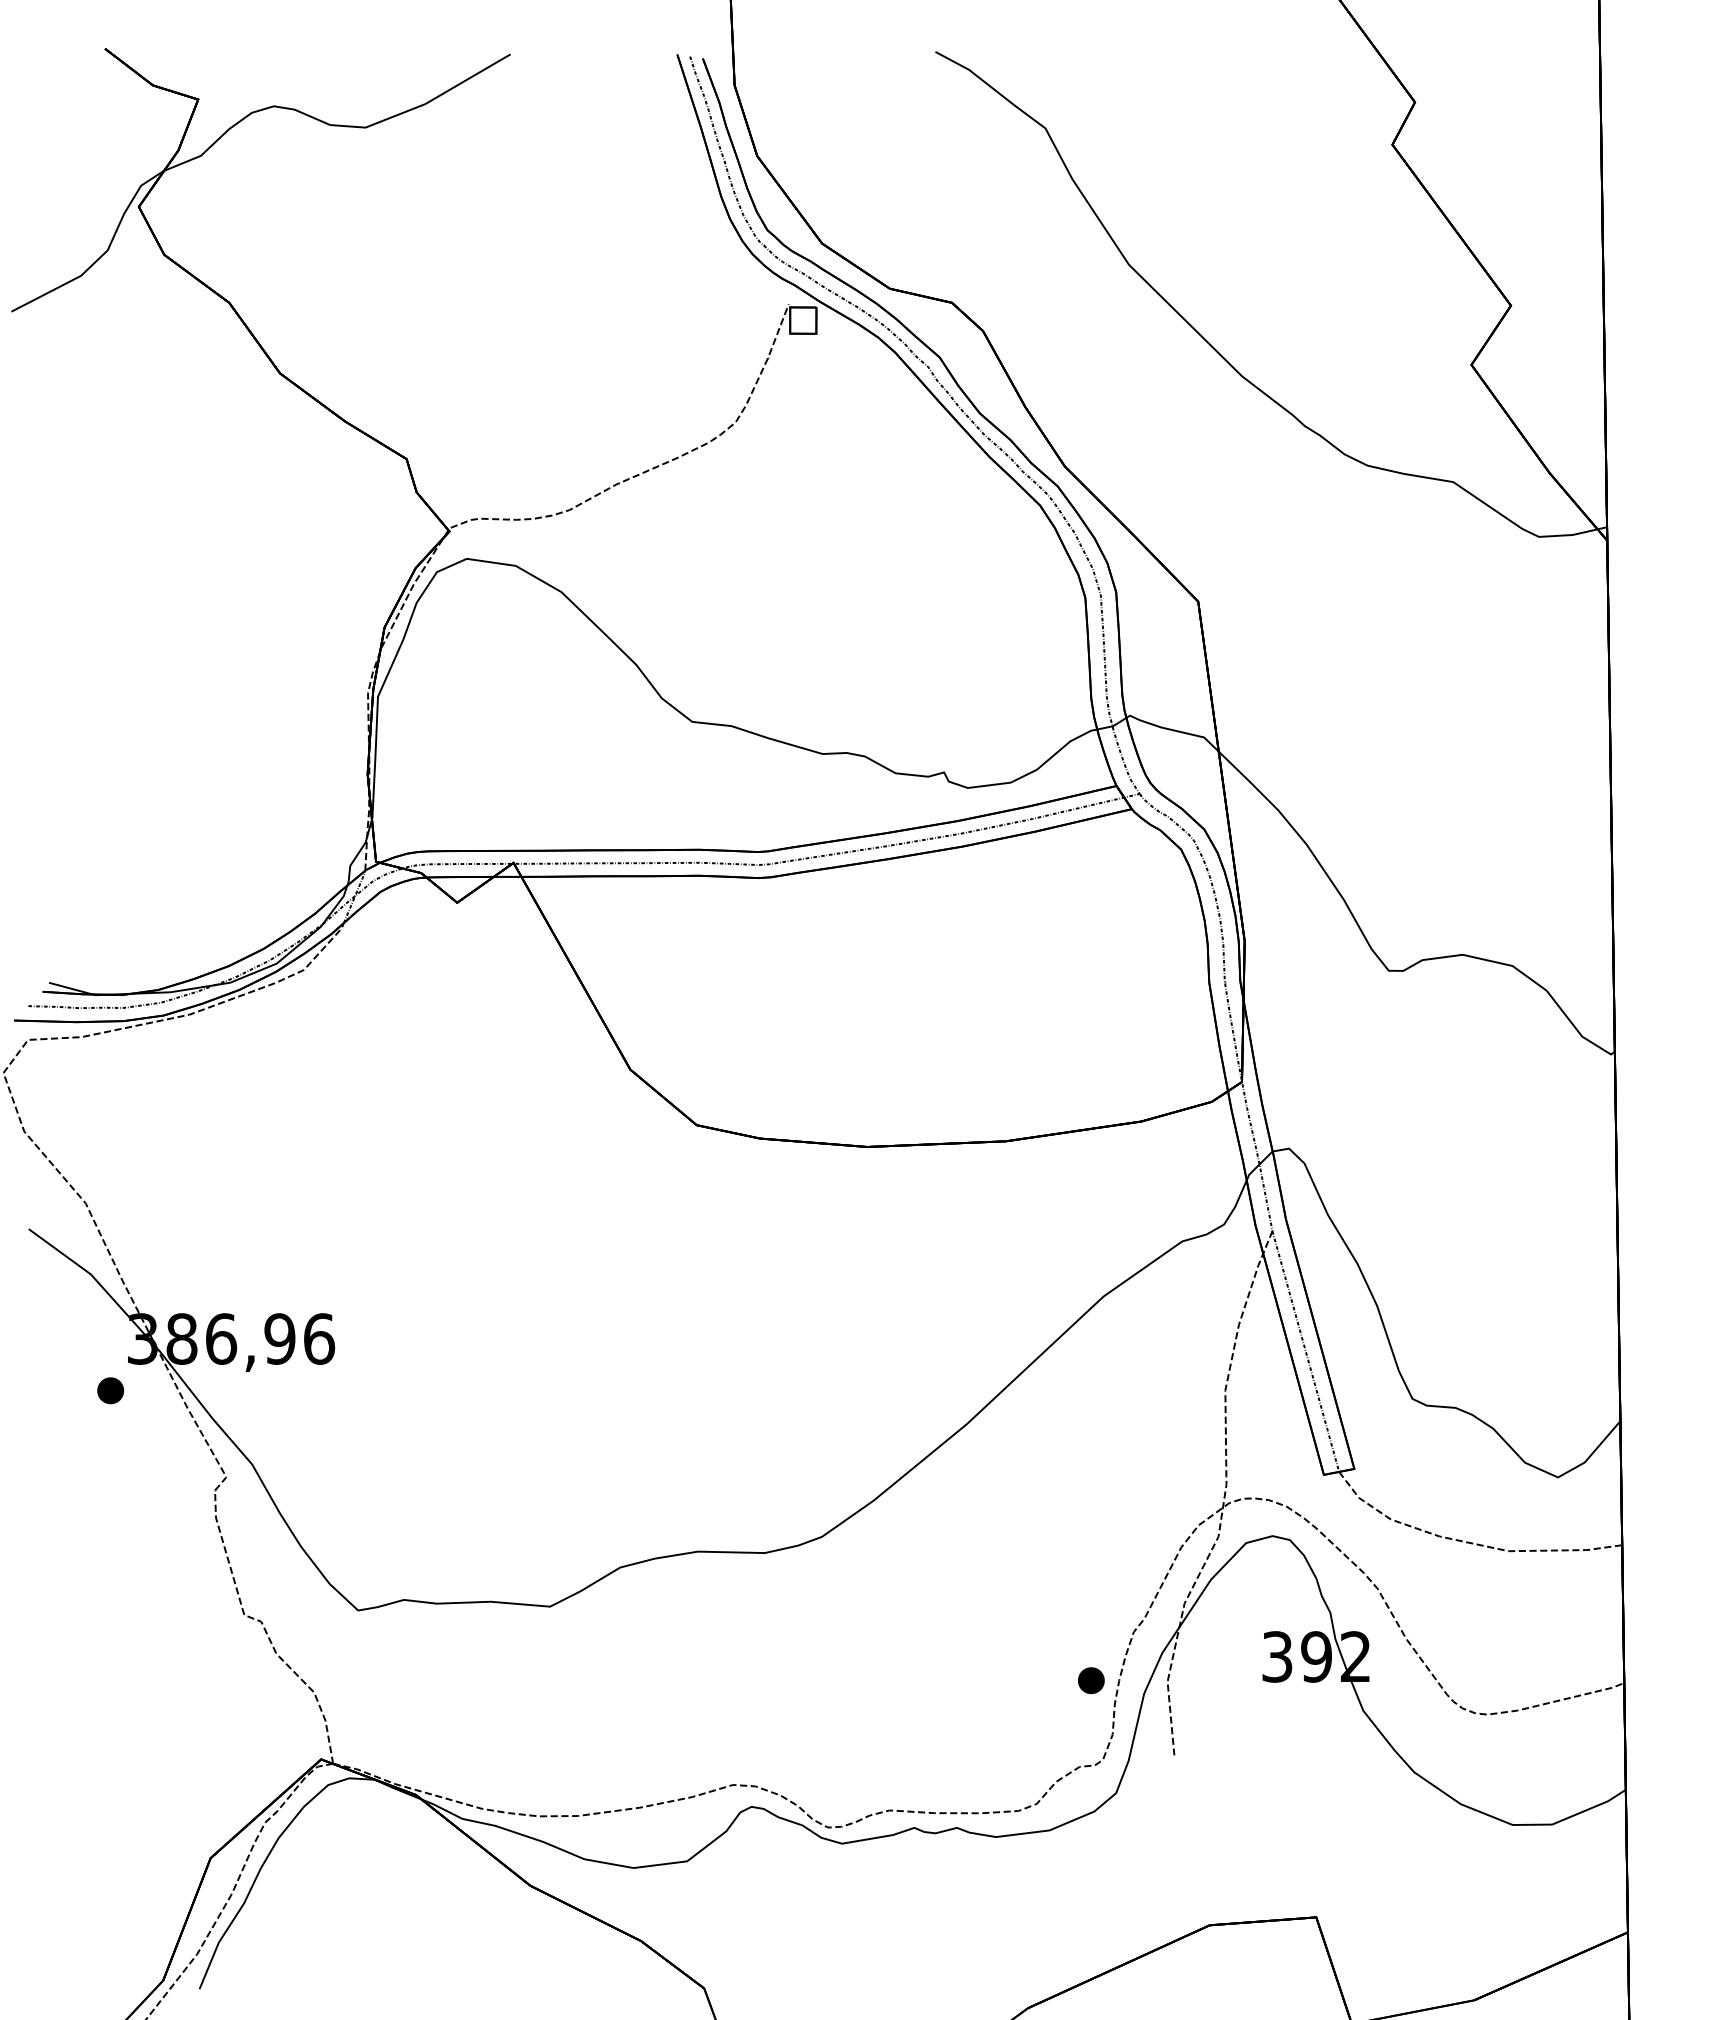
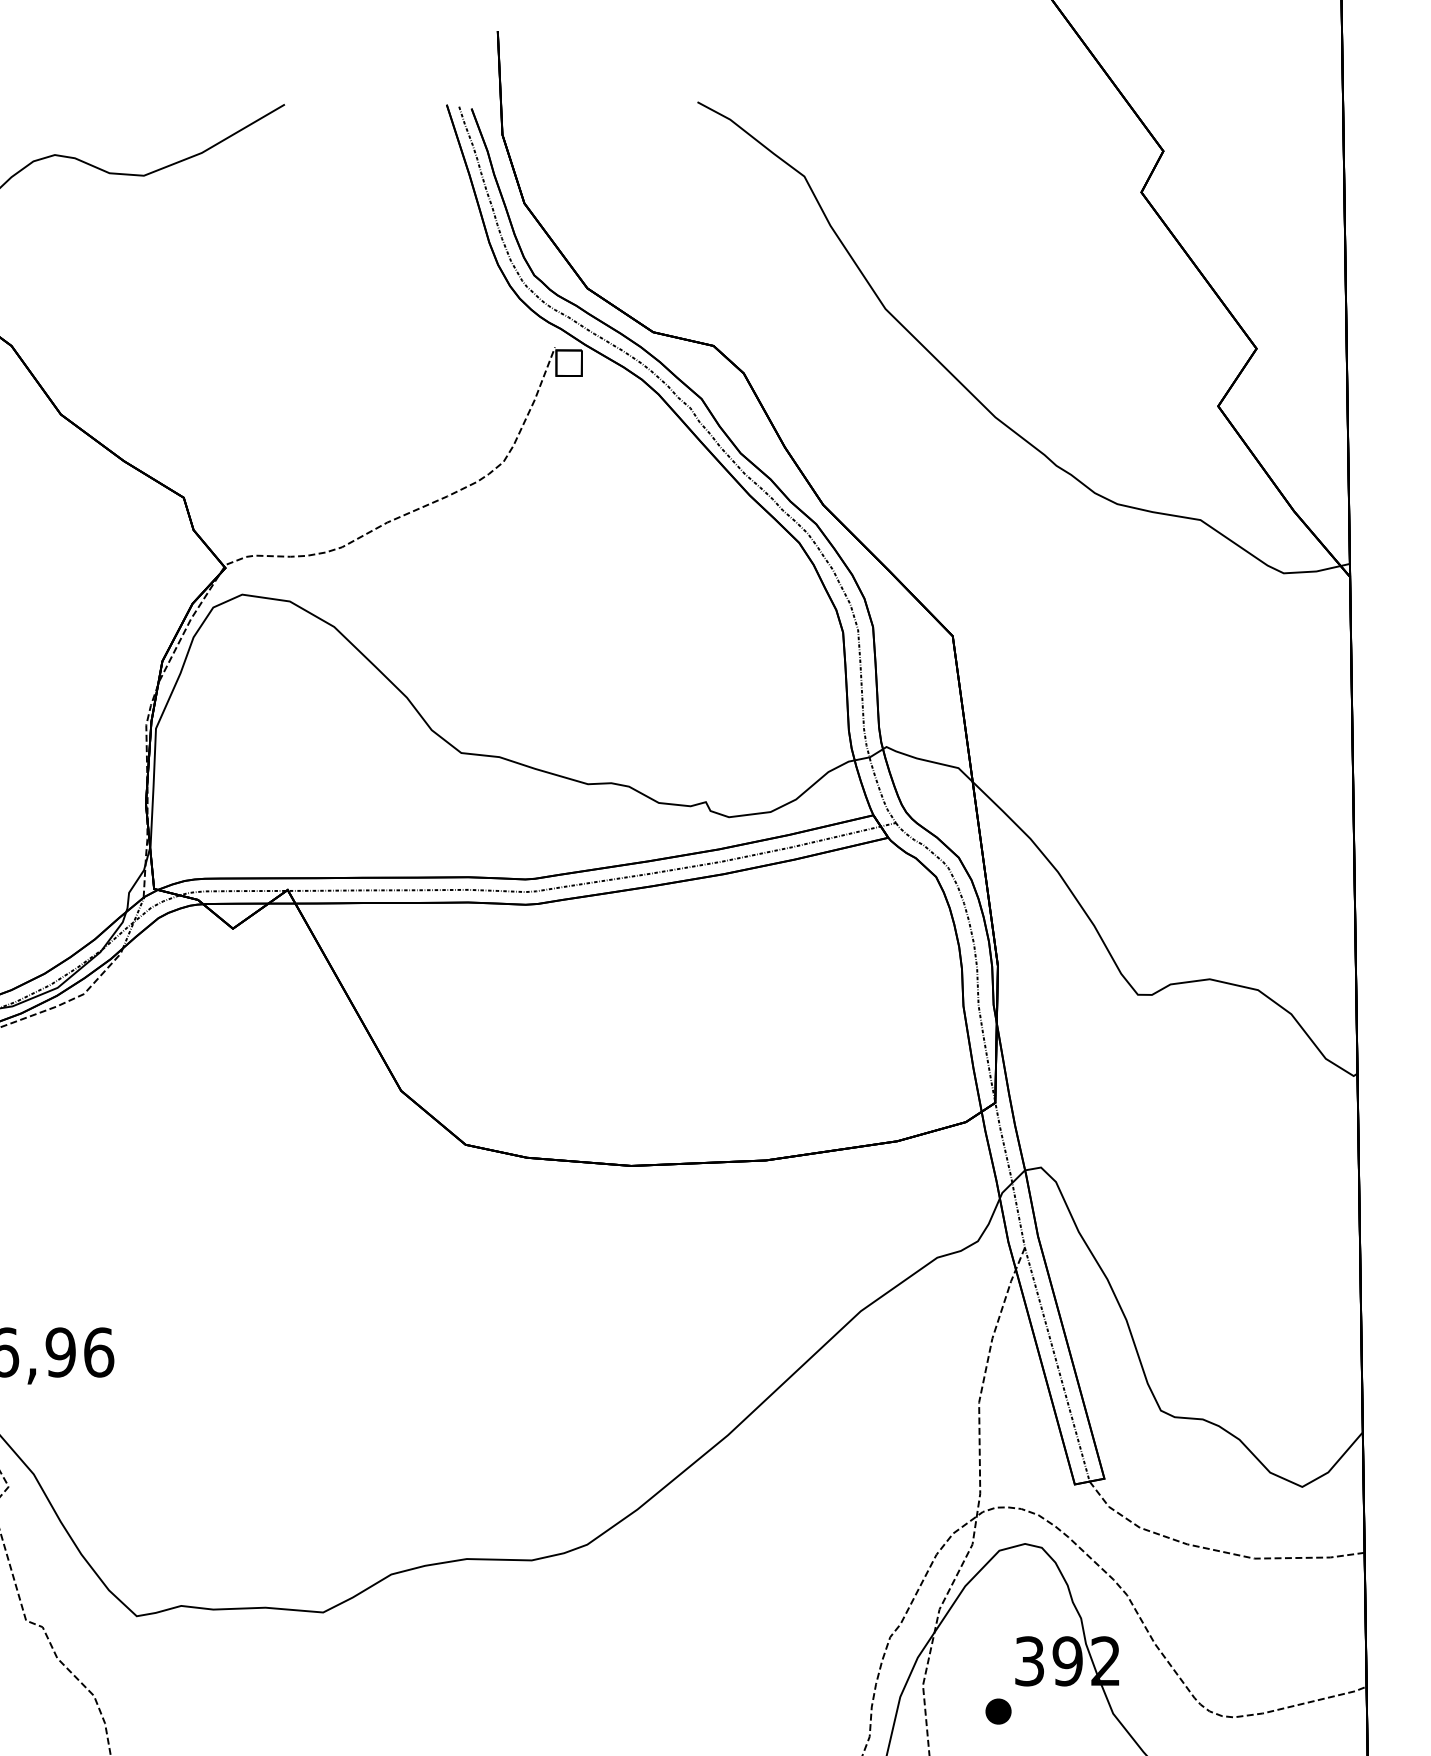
part: (1091, 1680) -> (998, 1711), moved

